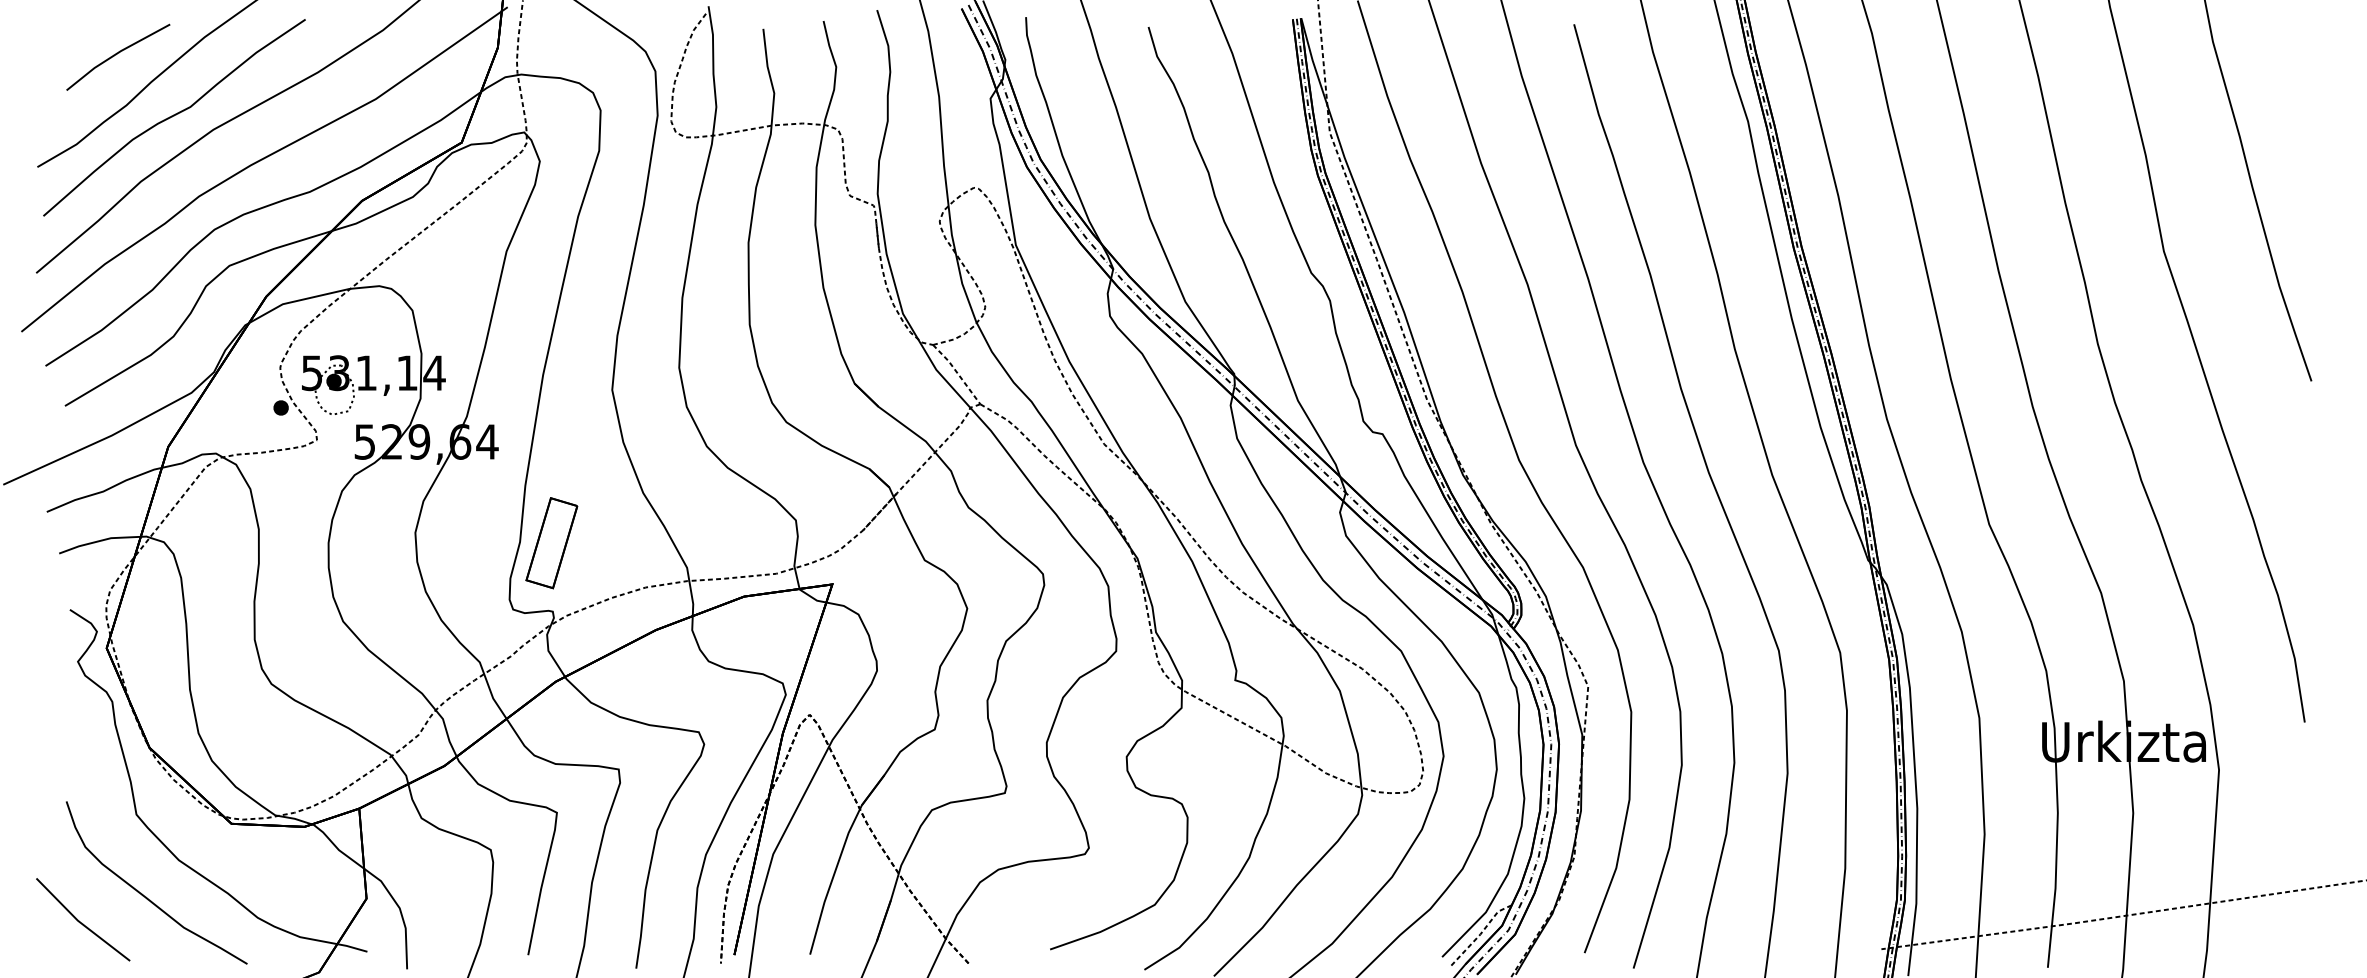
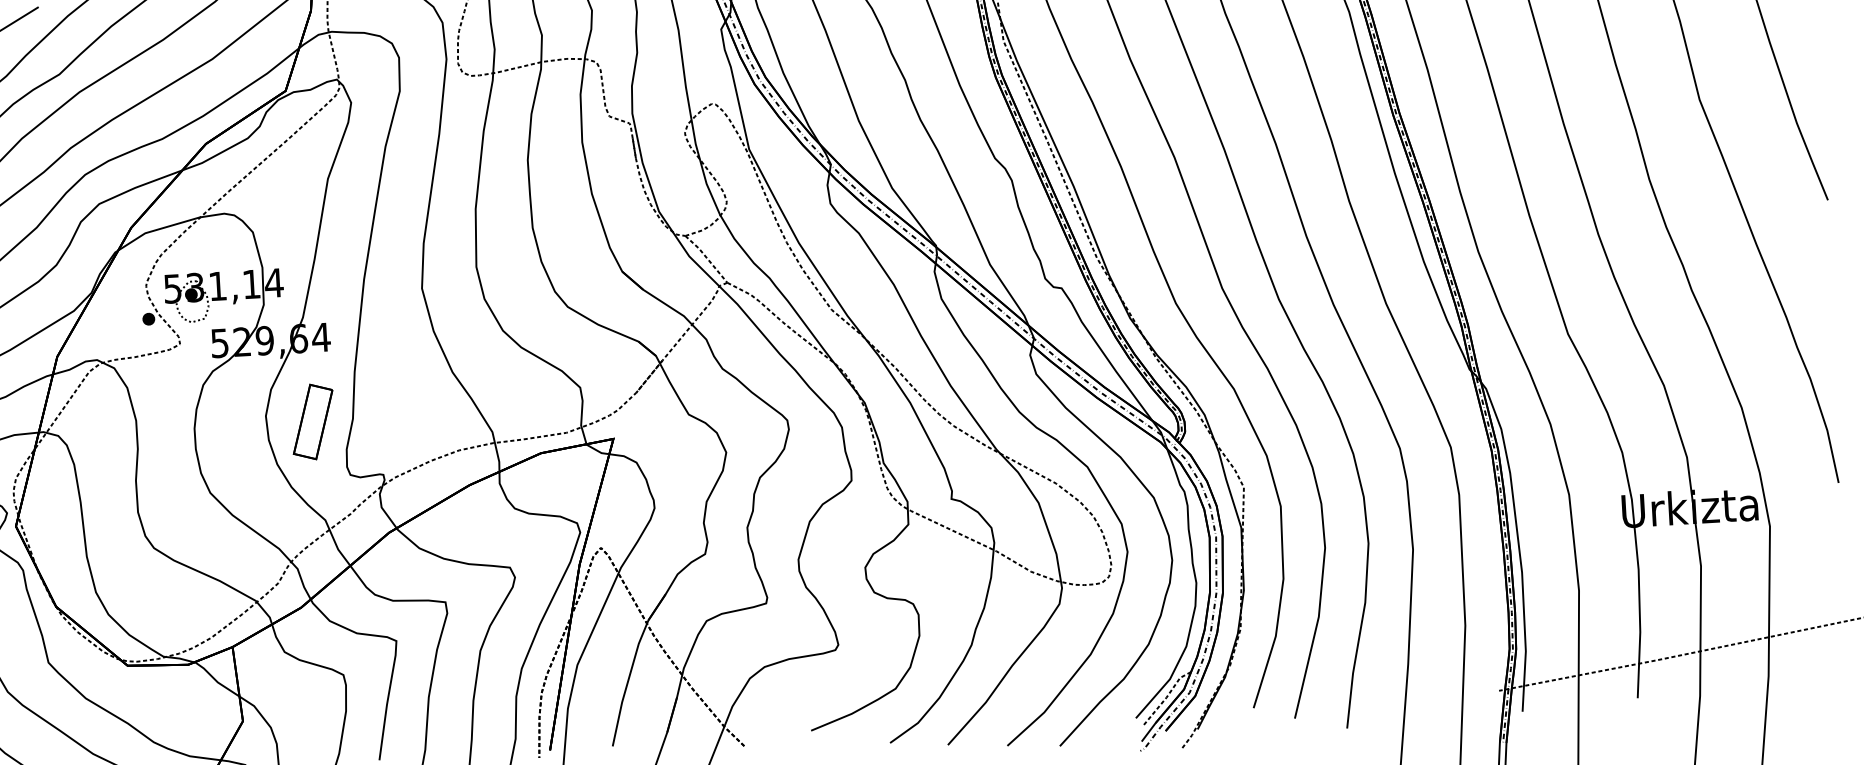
part: (551, 543) -> (312, 422), moved

